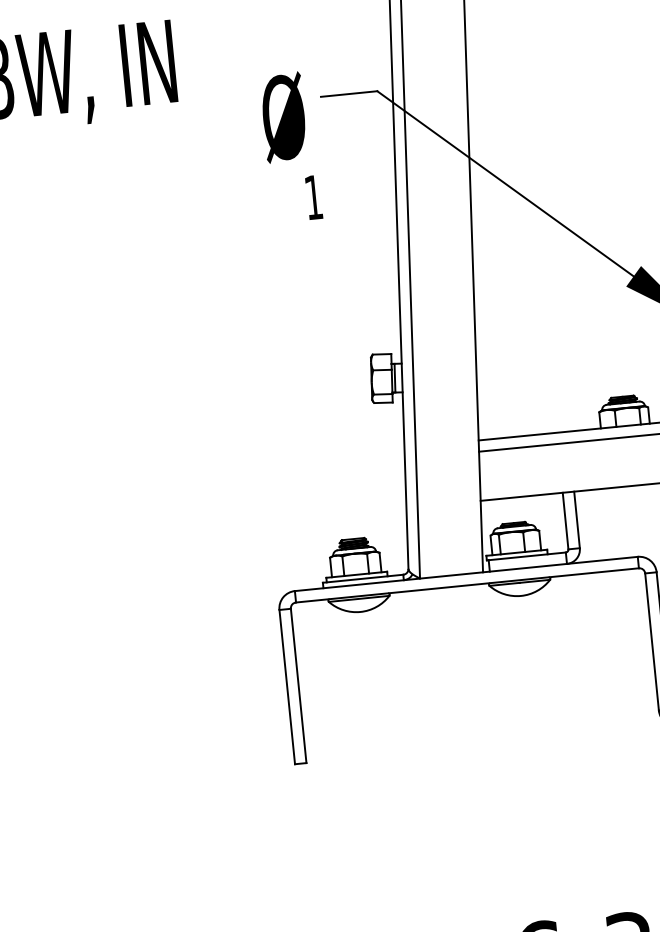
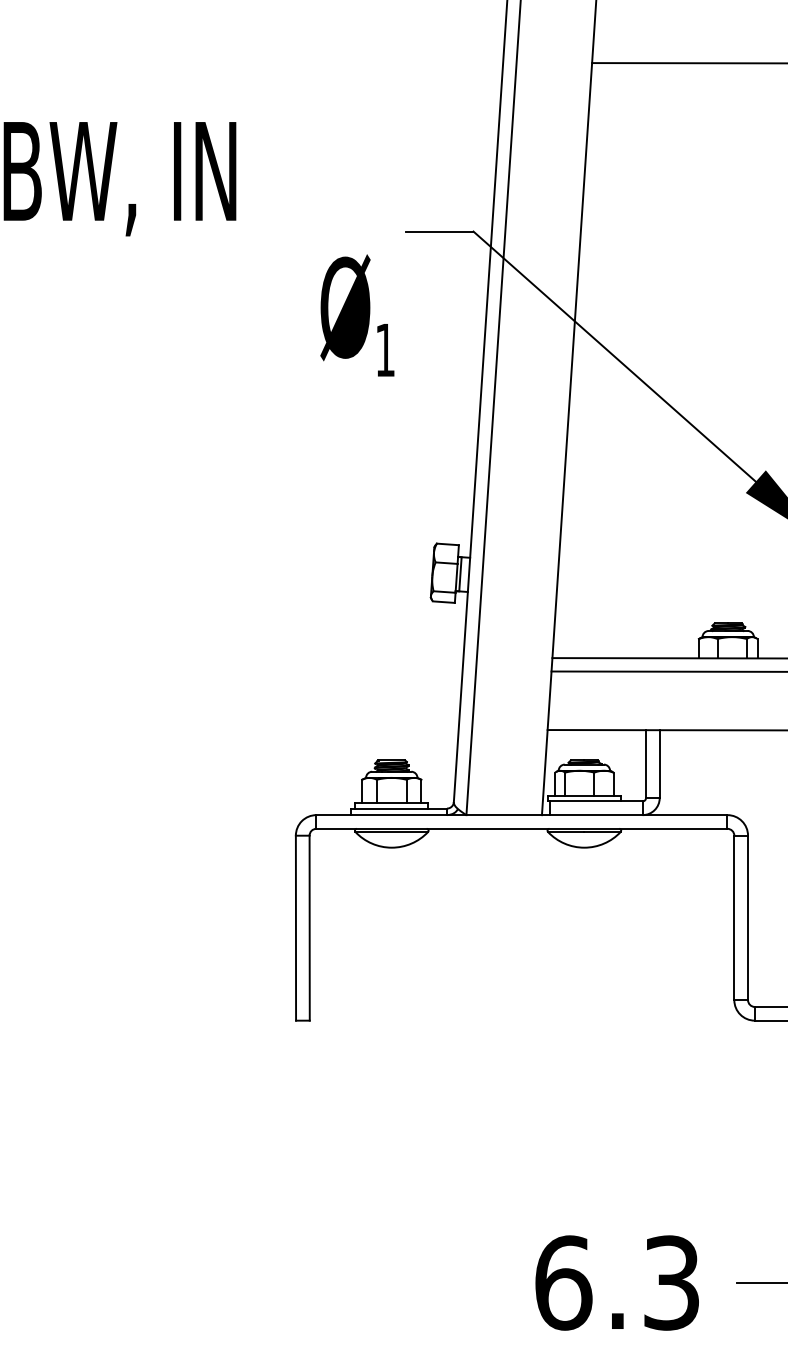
text: (283, 117) -> (345, 307), moved

